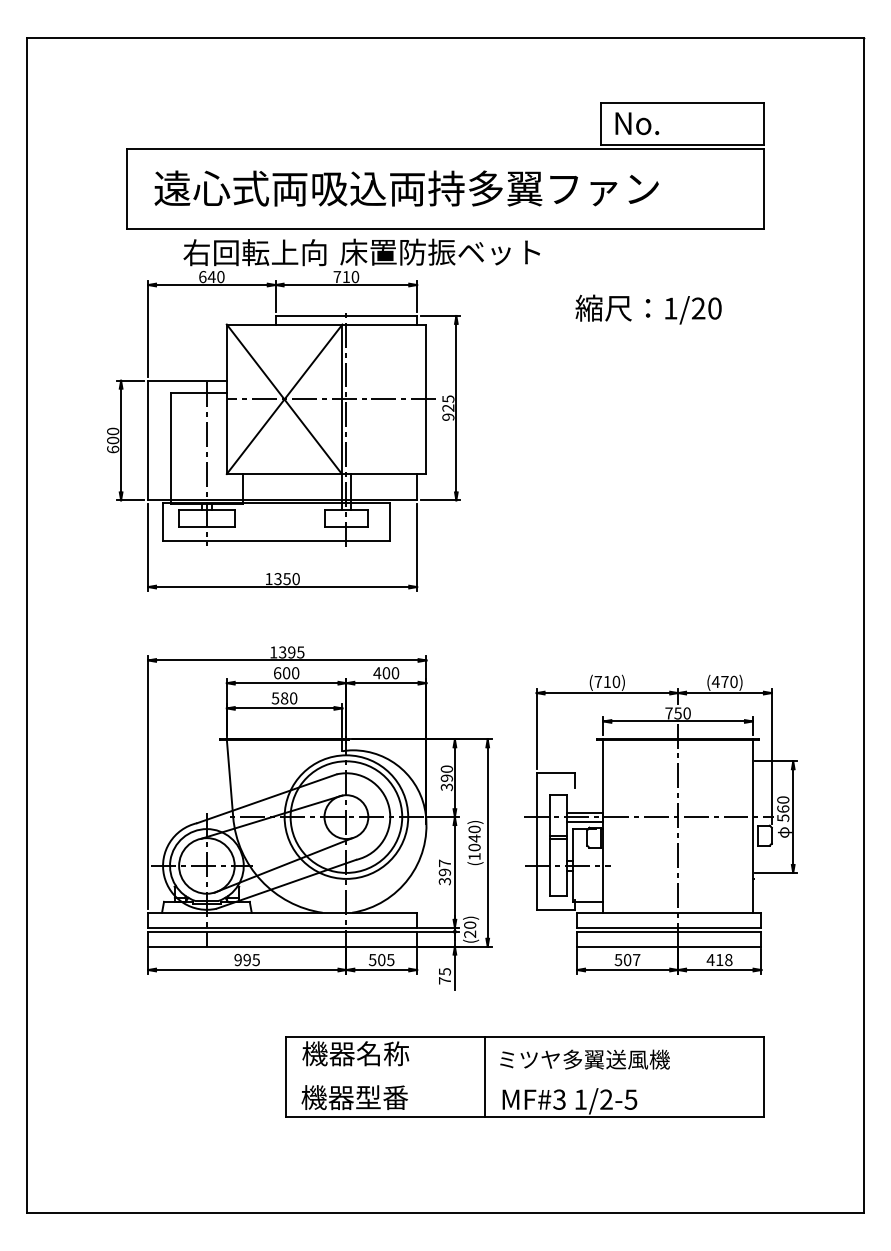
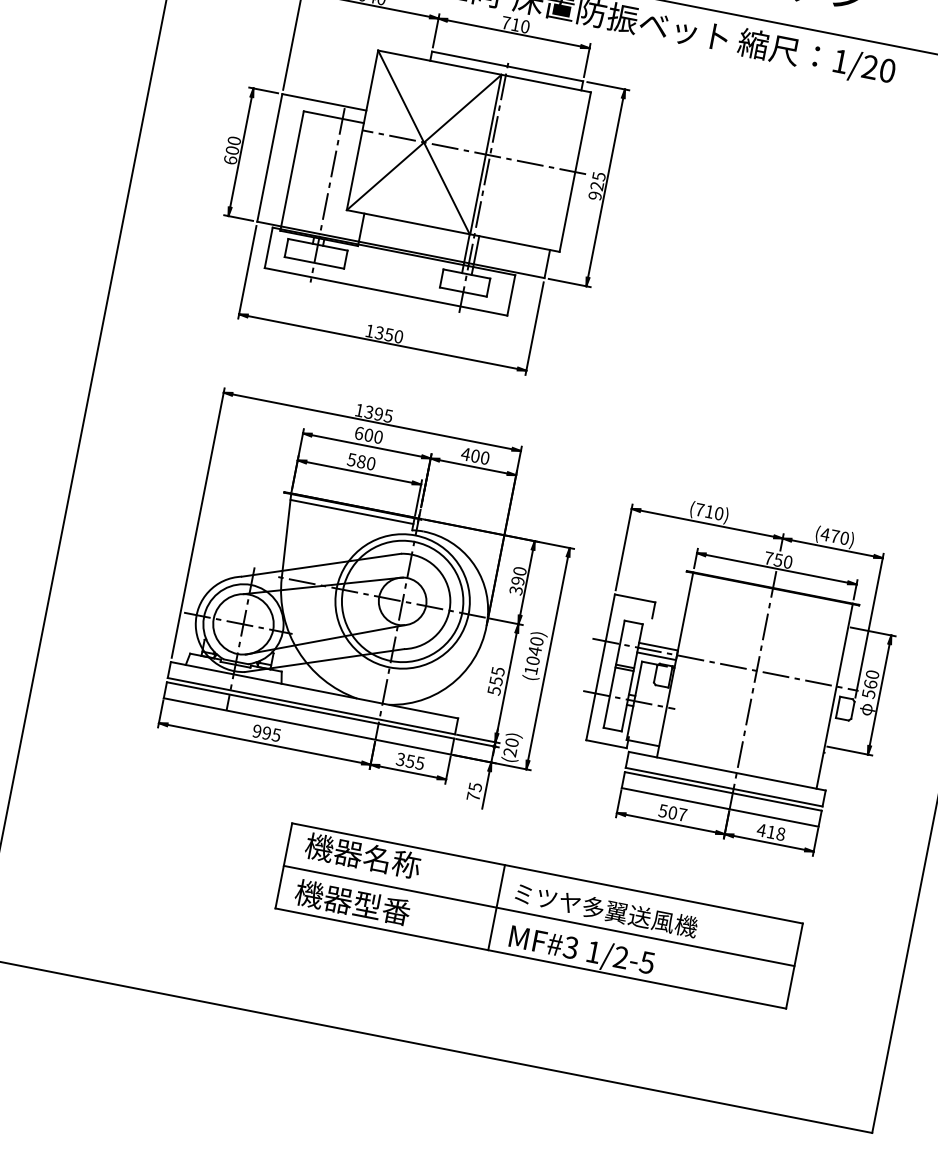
text: (648, 309) -> (816, 57), moved
line: (284, 745) -> (351, 512), added
text: (444, 871) -> (495, 680), 397 -> 555
text: (377, 959) -> (406, 759), 505 -> 355
line: (525, 1076) -> (539, 915), added

